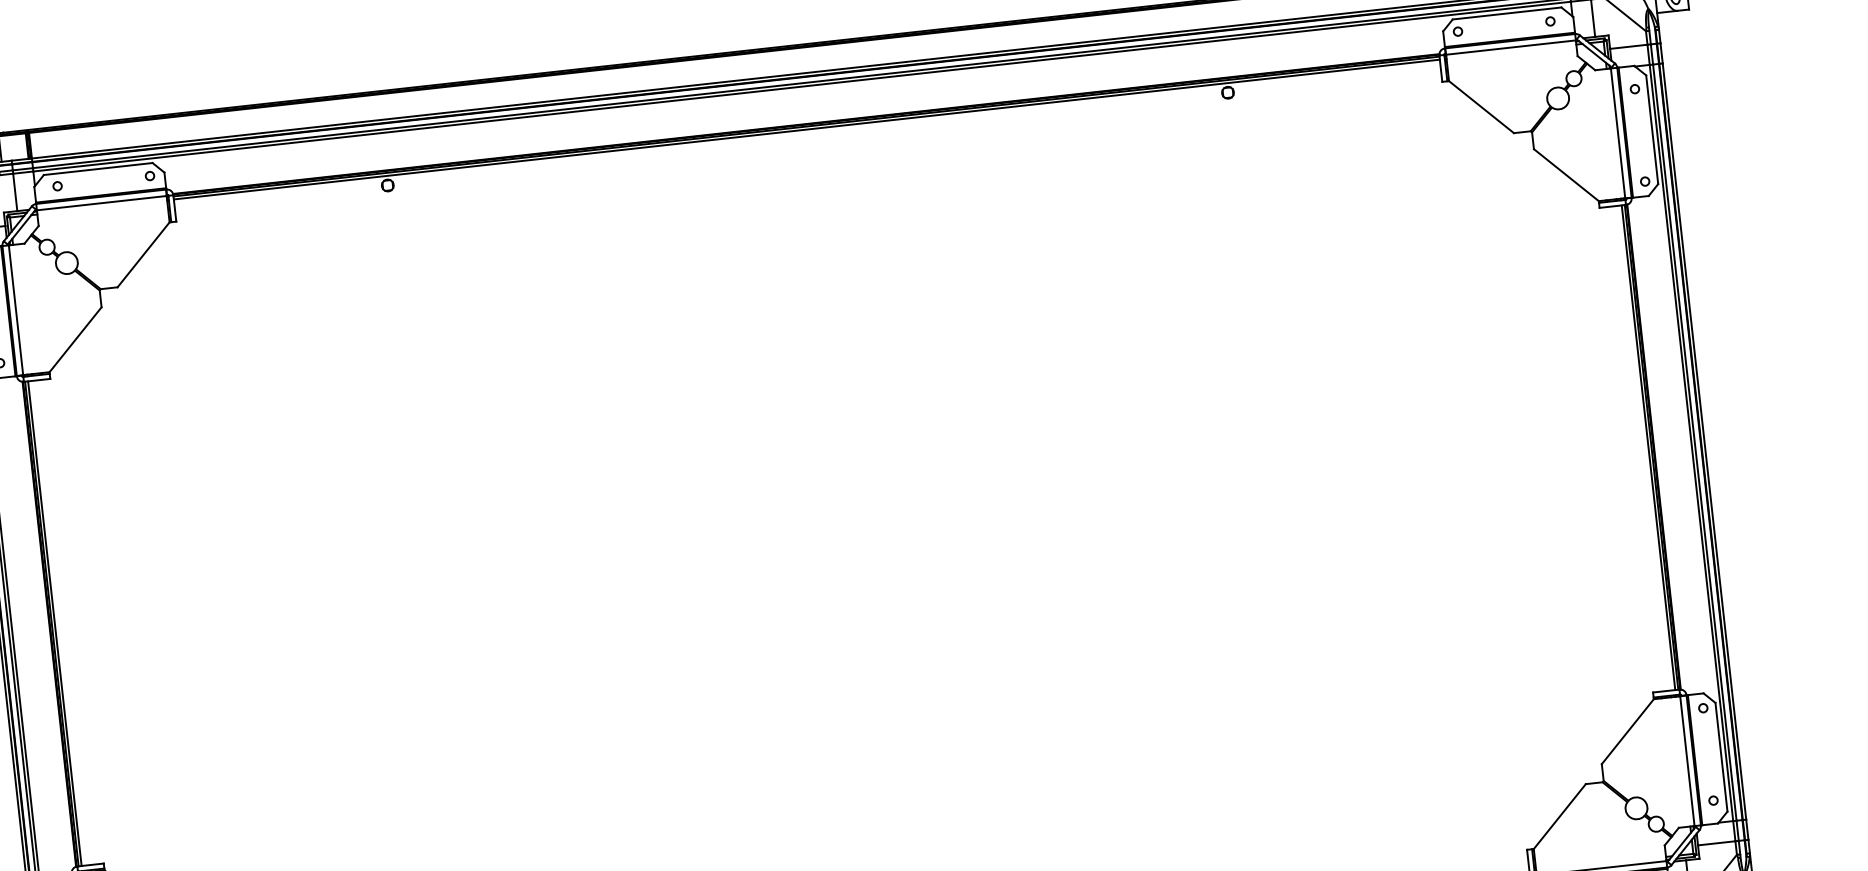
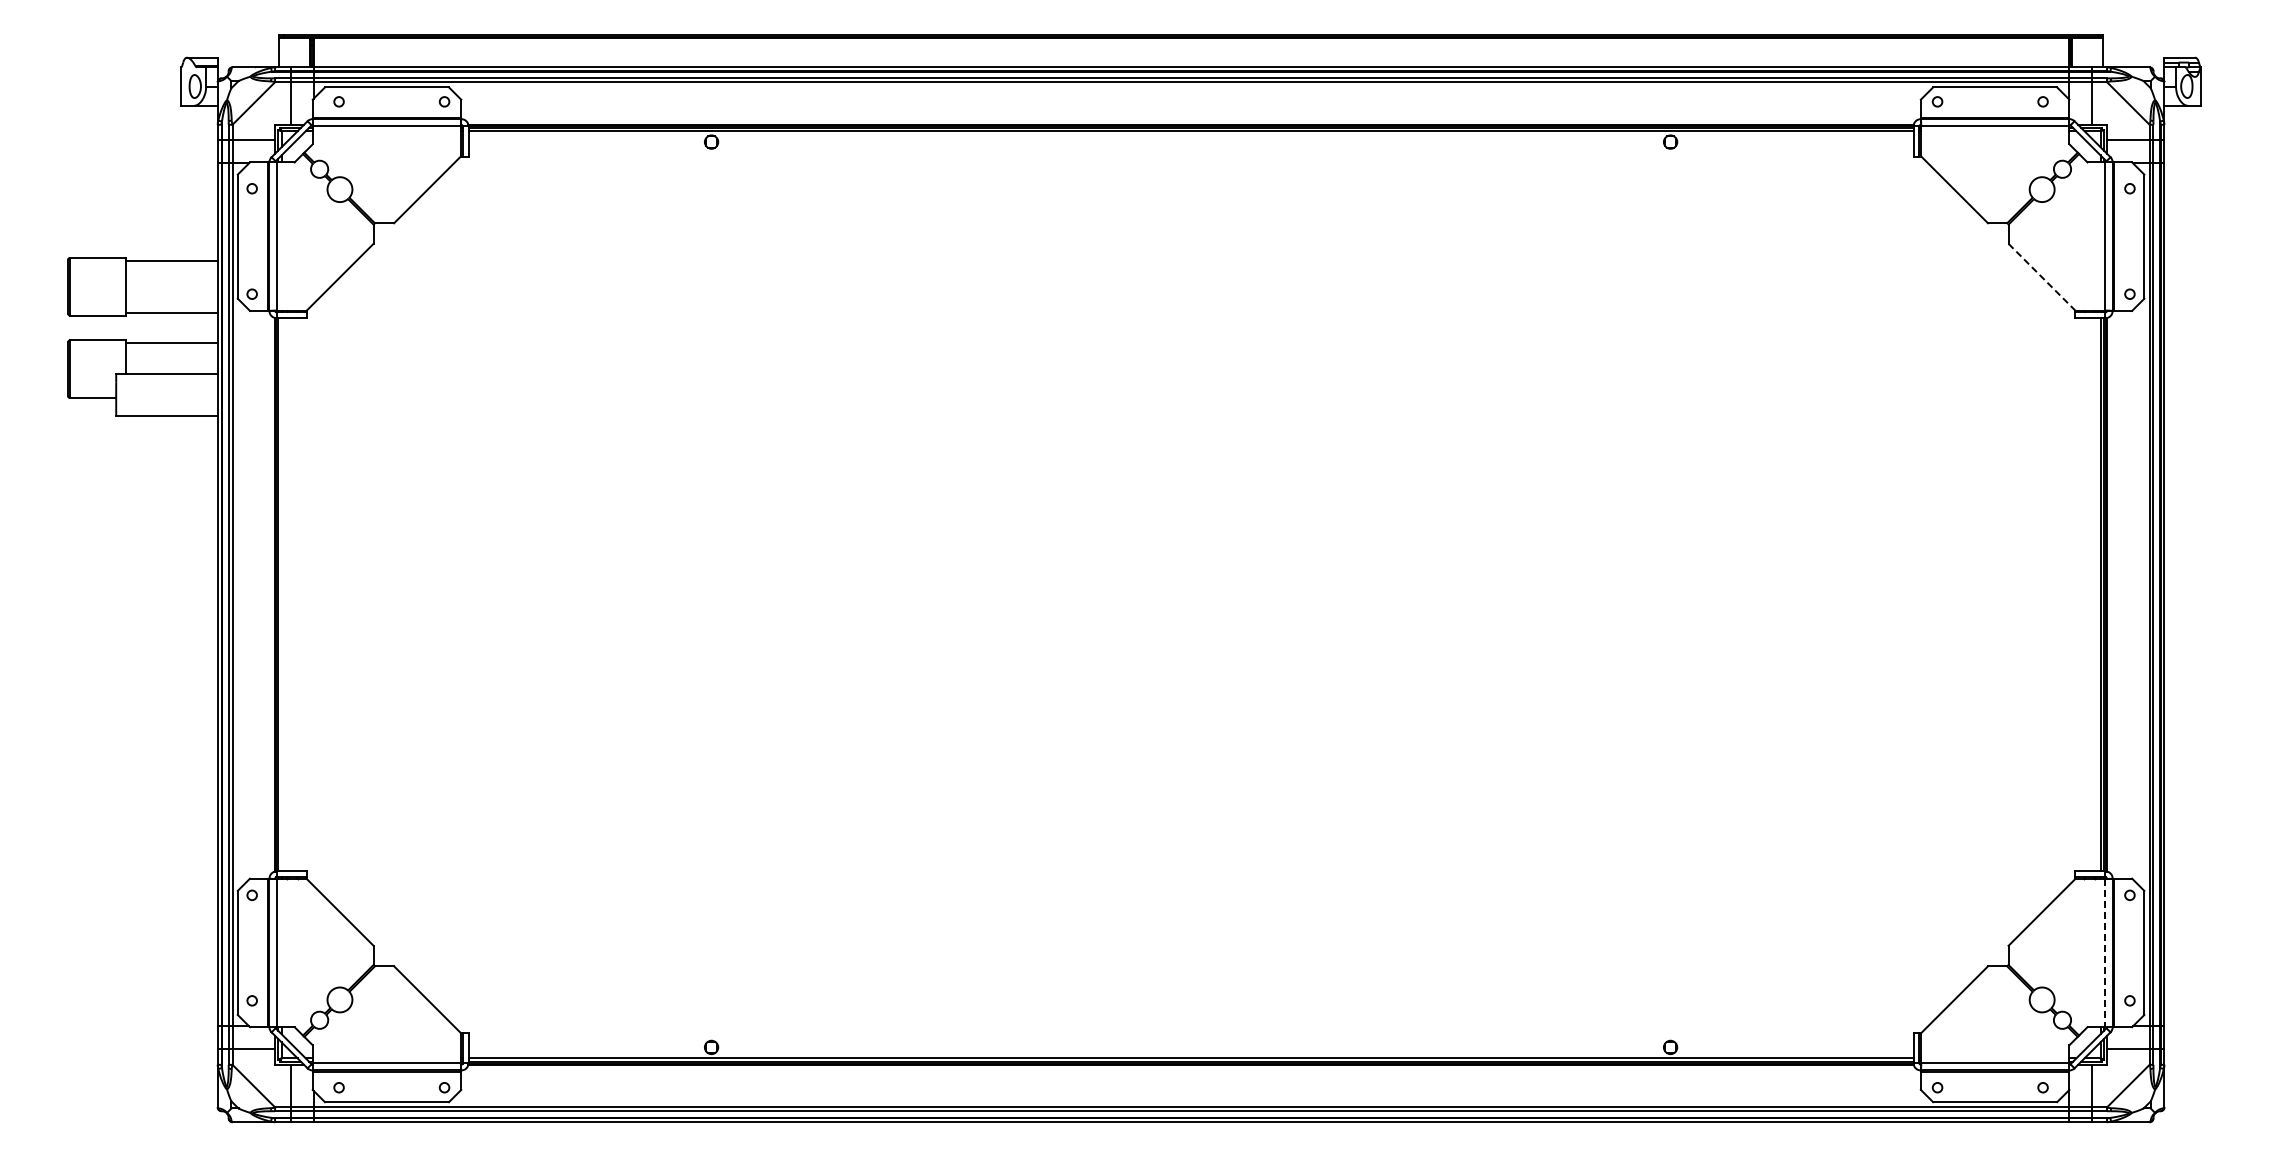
line: (1566, 175) -> (2042, 277), solid -> dashed
line: (54, 623) -> (281, 594), removed
line: (1687, 761) -> (2105, 953), solid -> dashed

